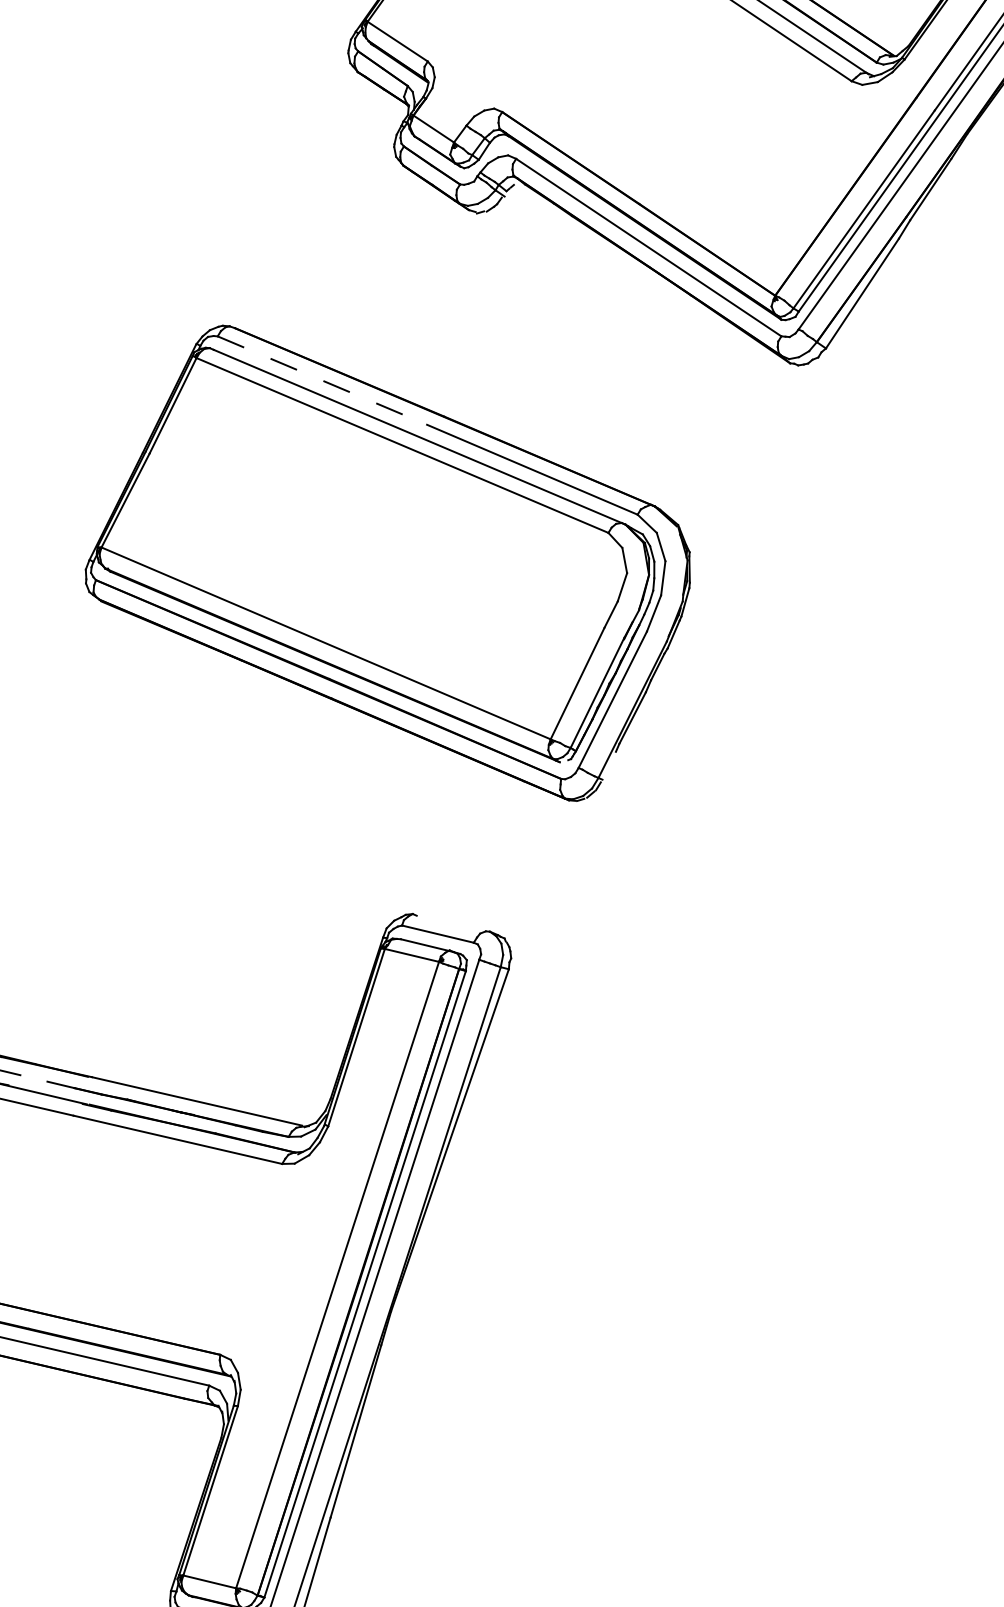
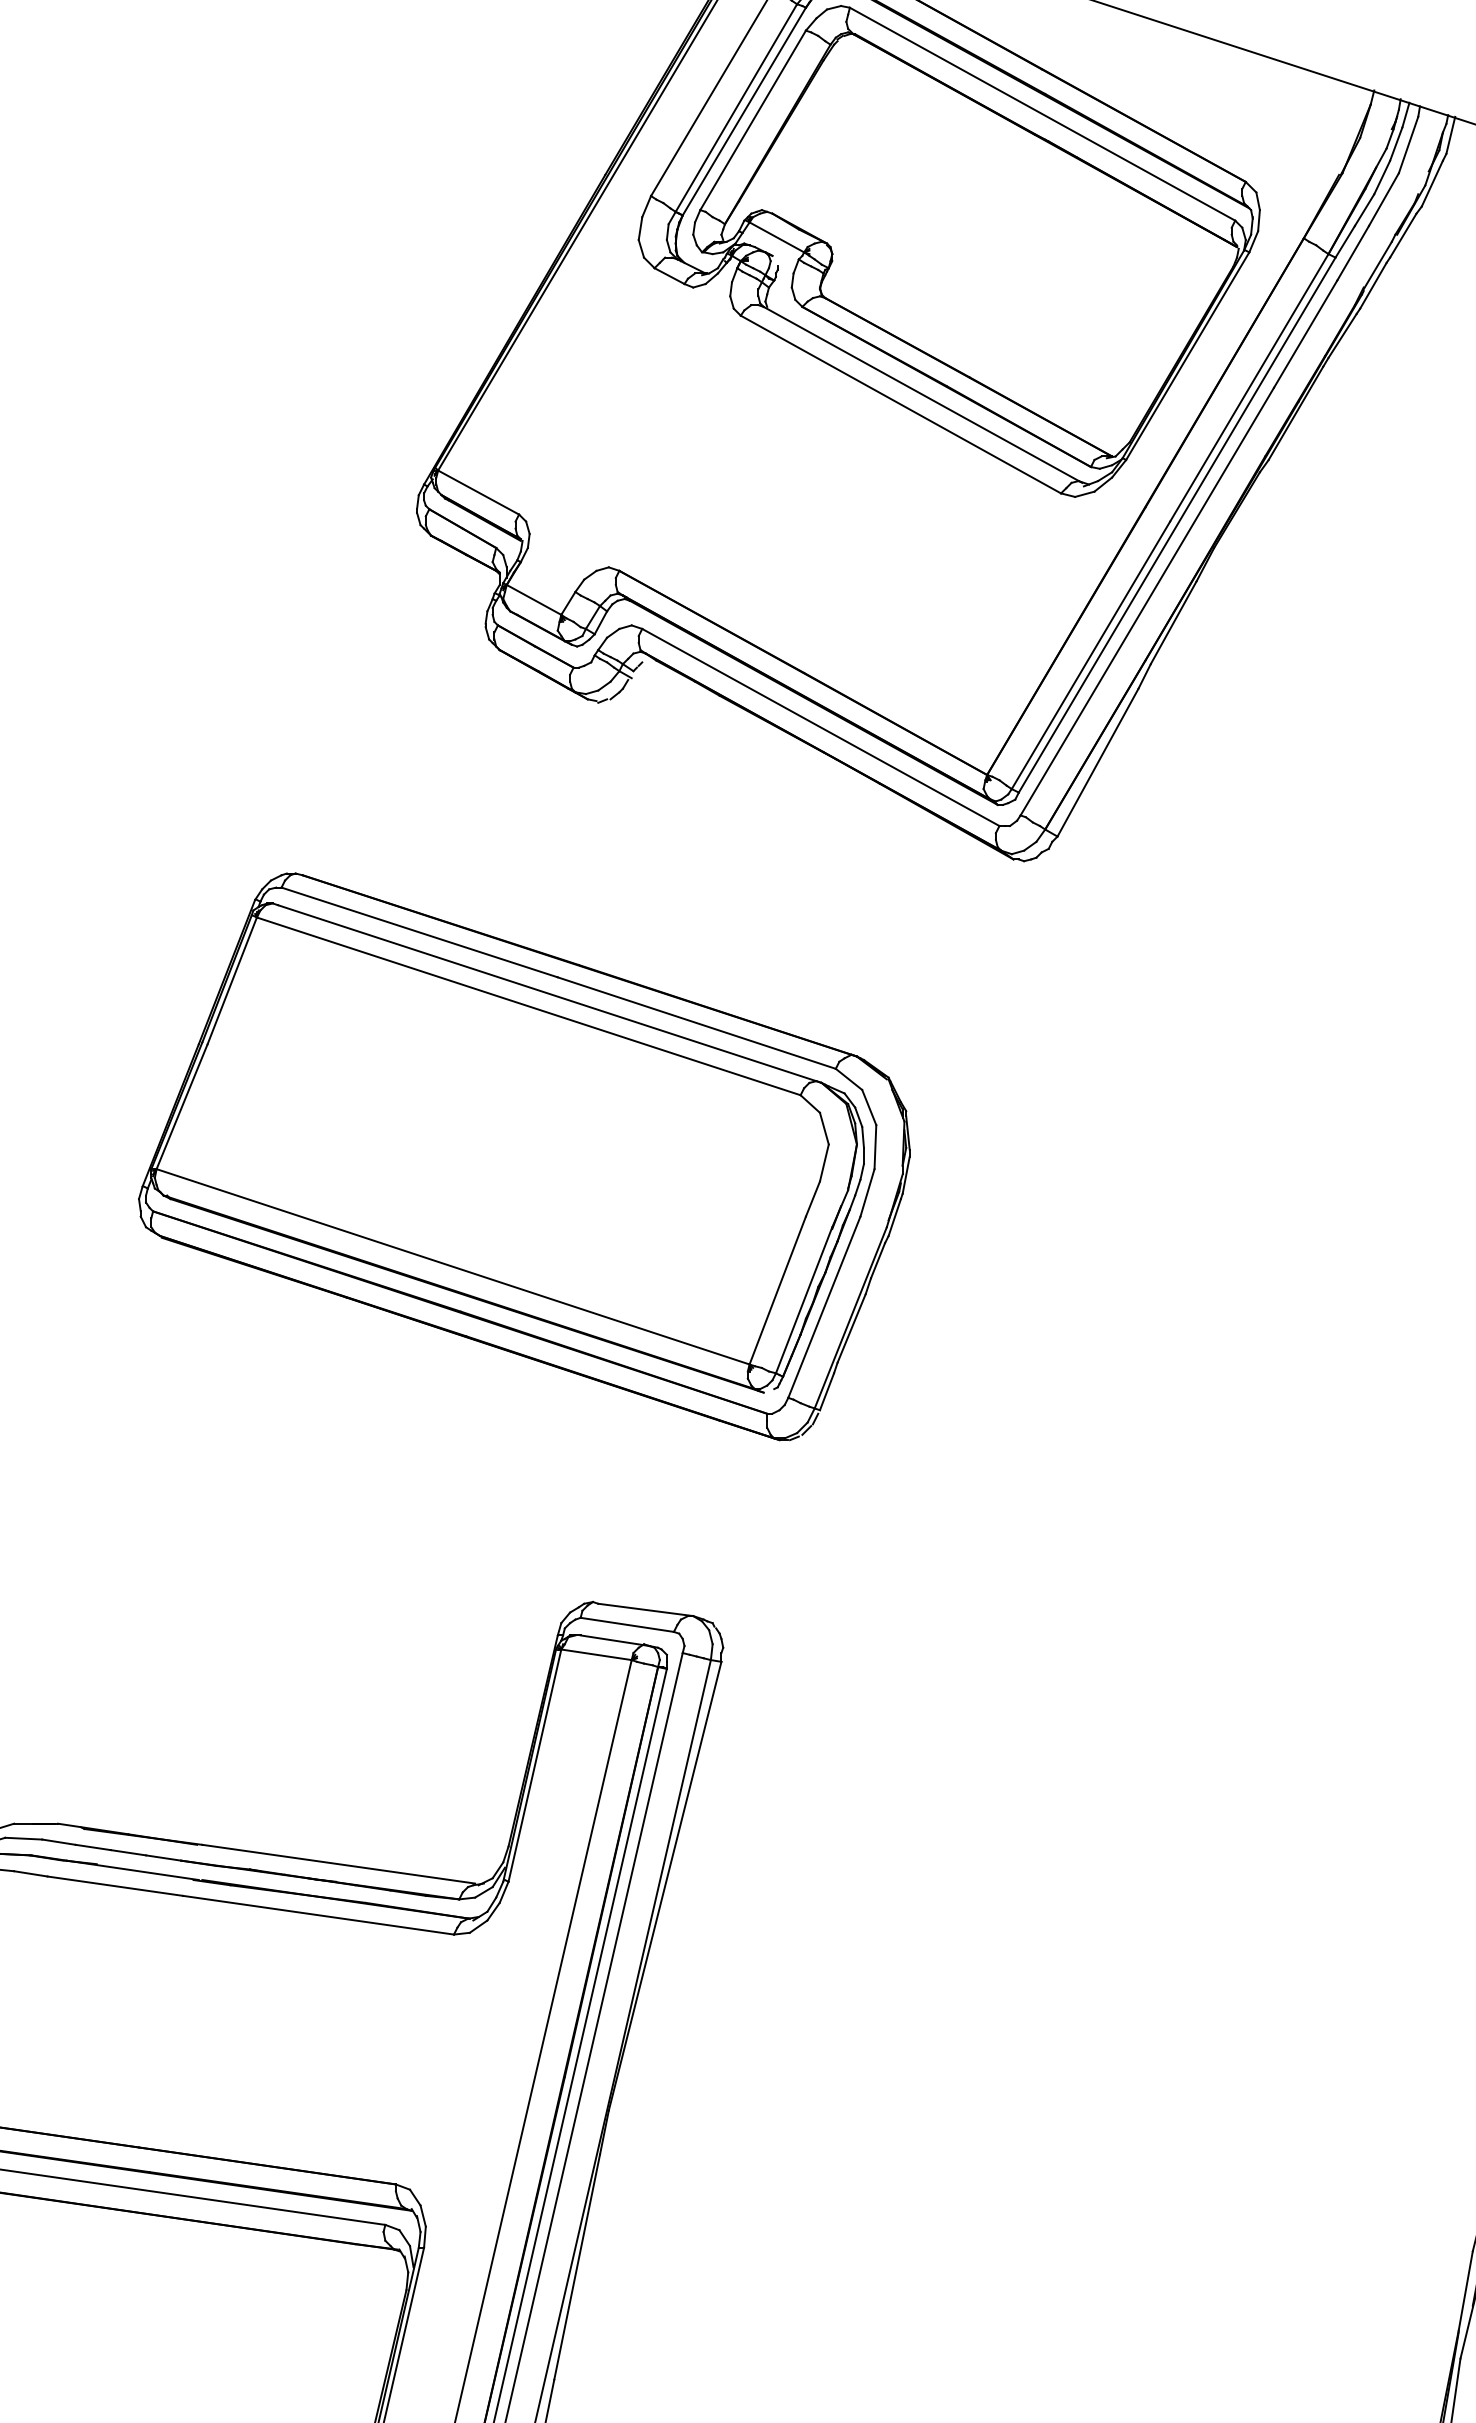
line: (323, 380) -> (420, 932), dashed -> solid
line: (608, 765) -> (826, 1391), added
line: (453, 923) -> (645, 1609), added
line: (33, 1078) -> (128, 1852), added

